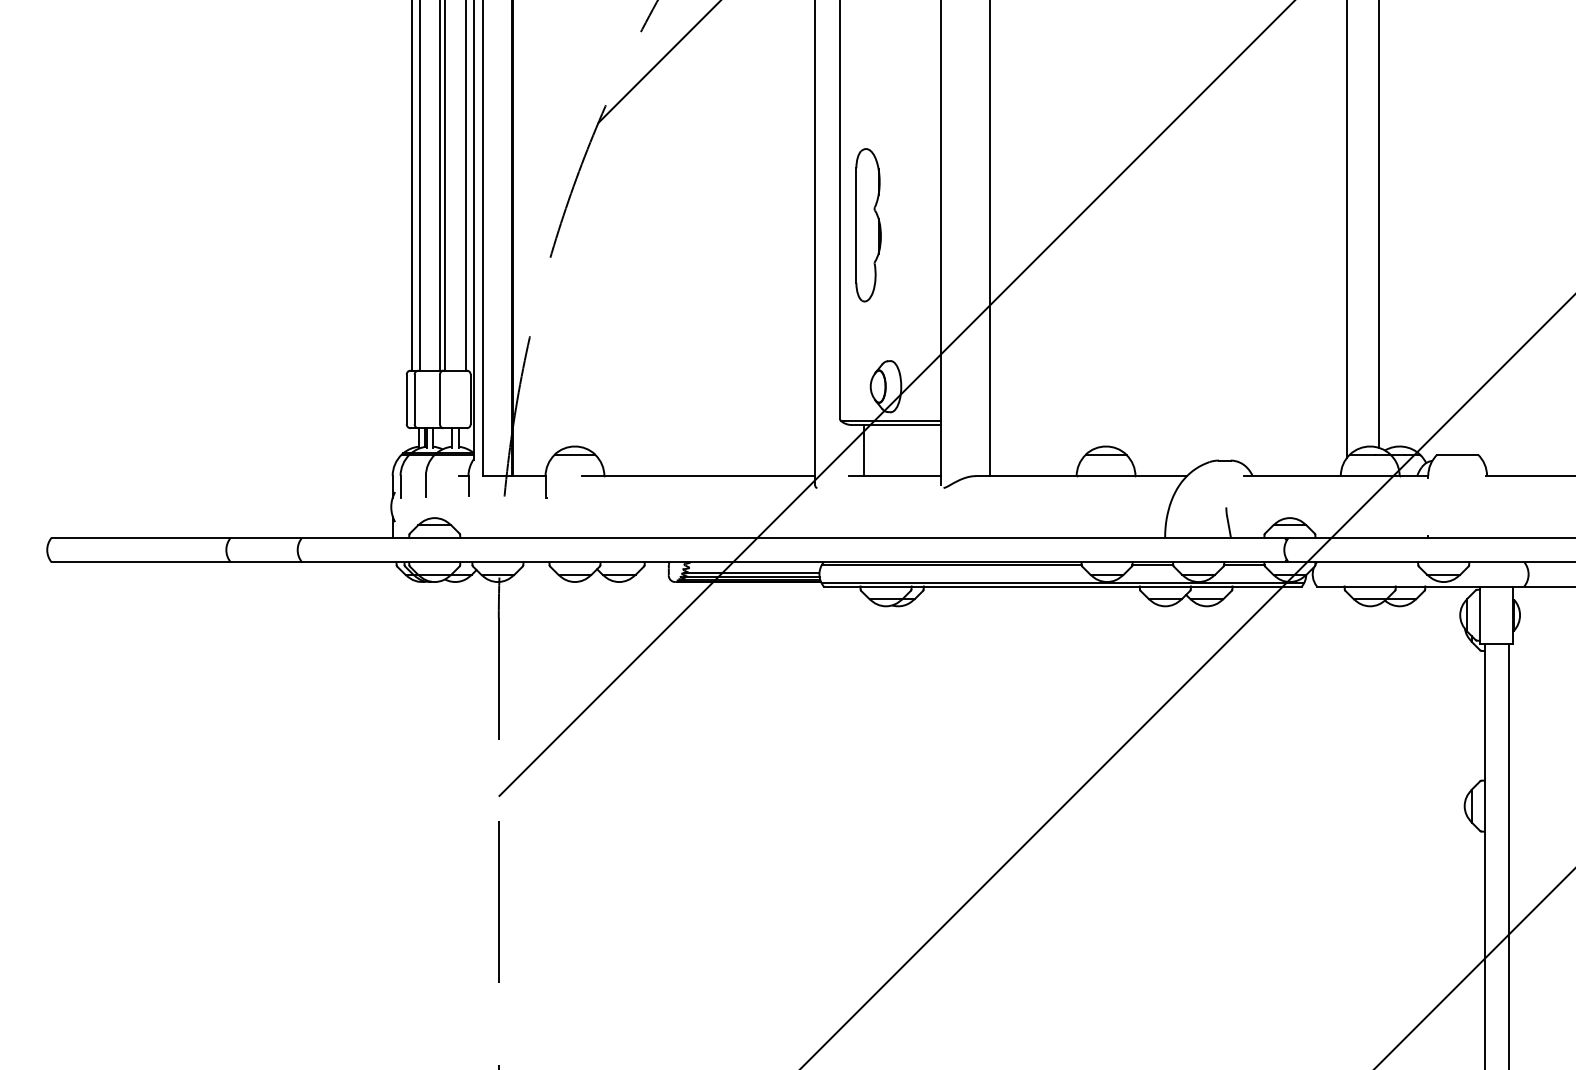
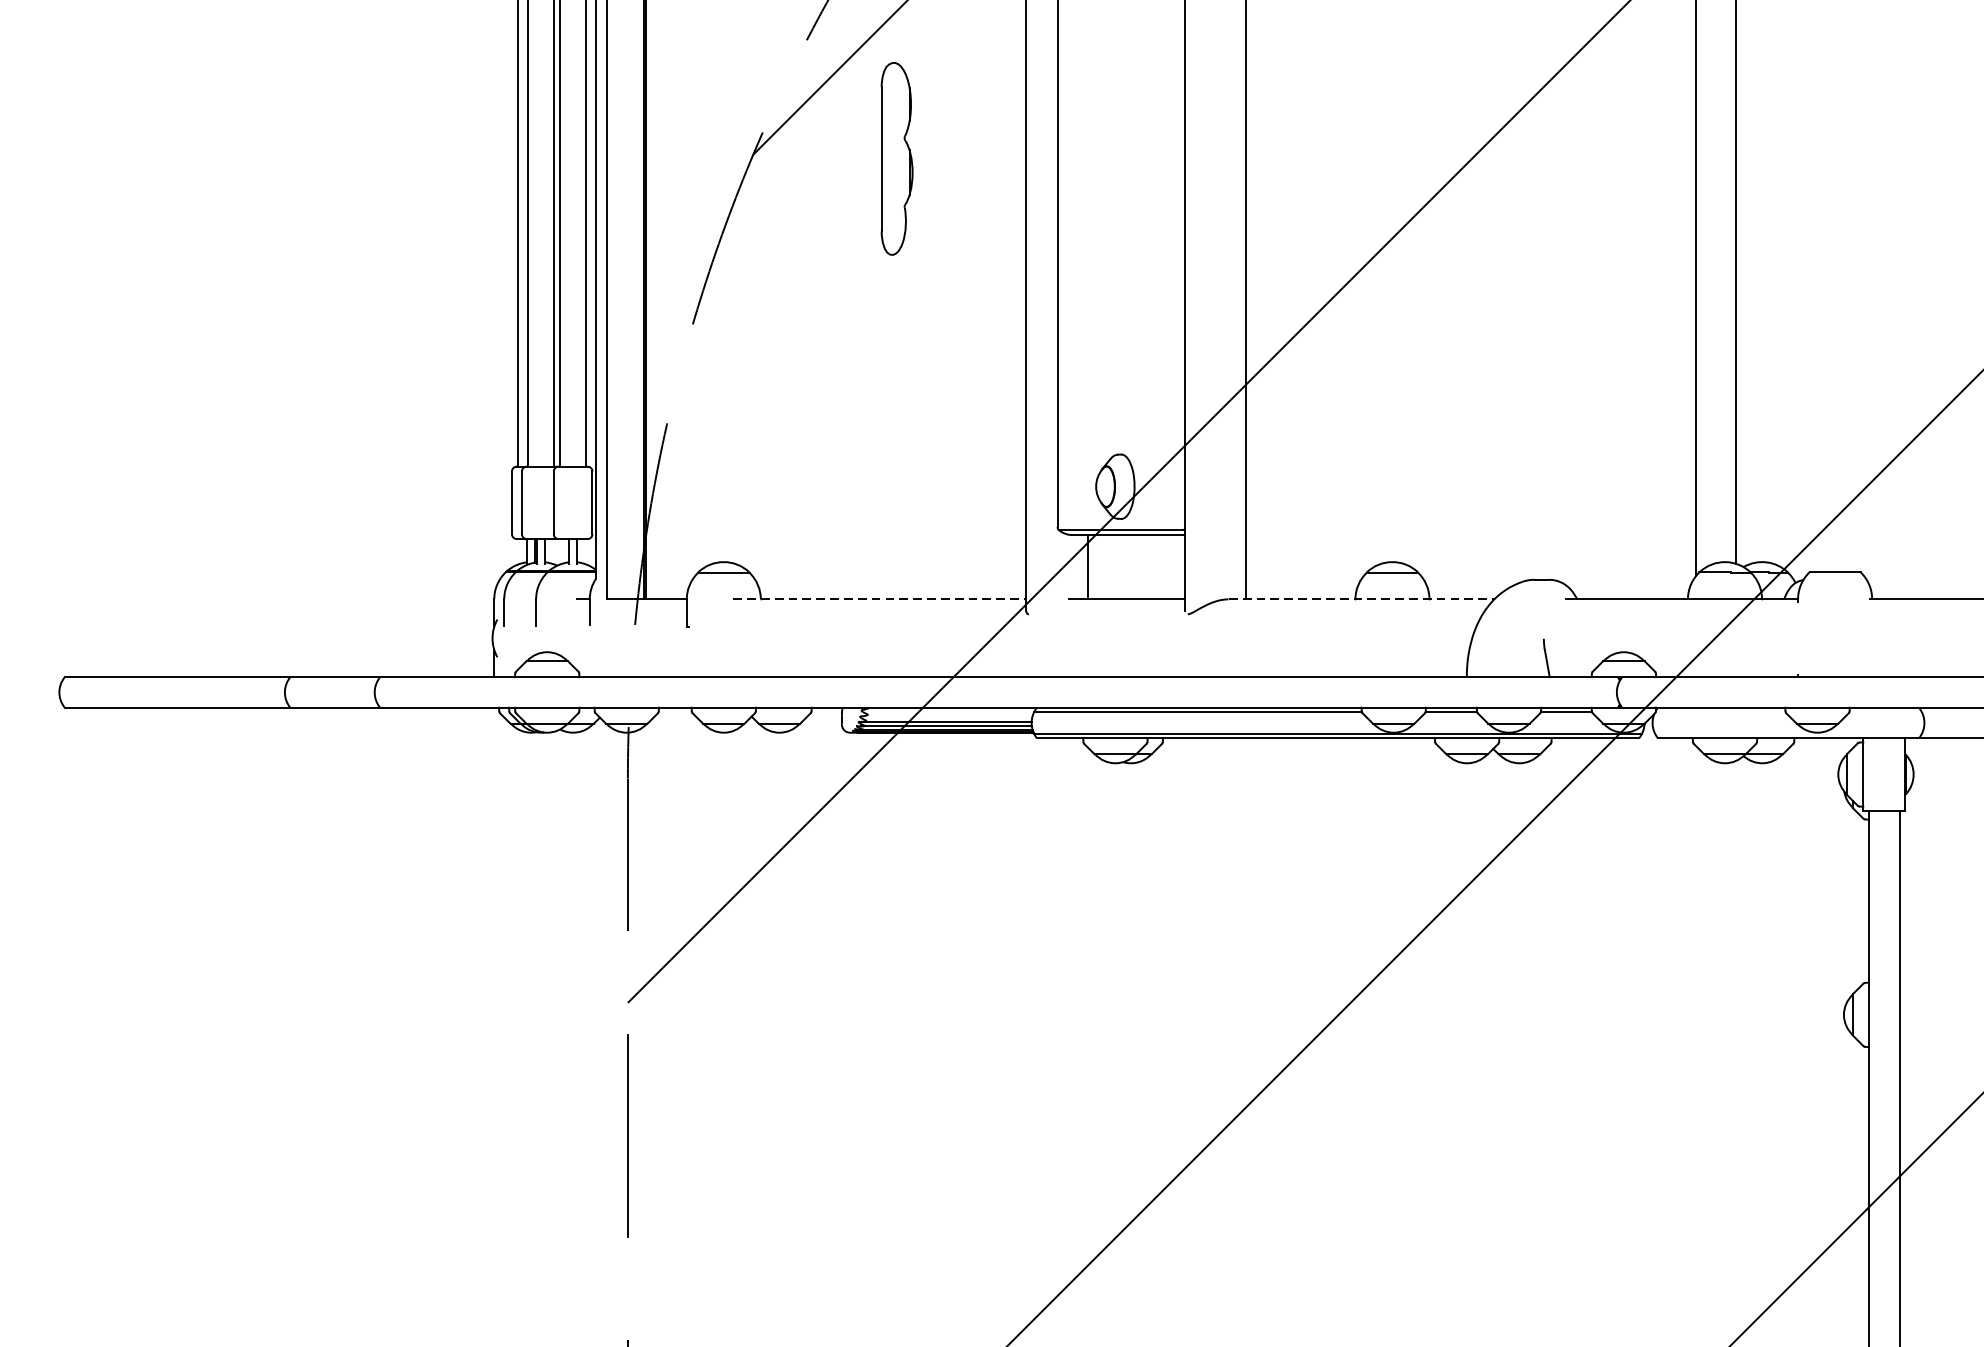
part: (868, 225) -> (896, 159), moved
line: (699, 476) -> (880, 599), solid -> dashed
line: (1082, 476) -> (1362, 599), solid -> dashed

